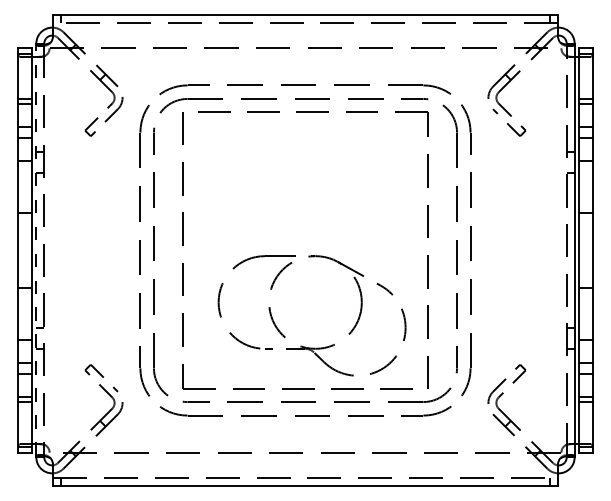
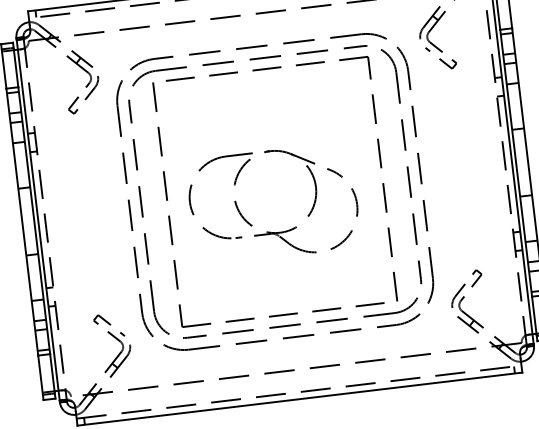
line: (36, 249) -> (38, 219), dashed -> solid
part: (305, 346) -> (271, 231), moved

